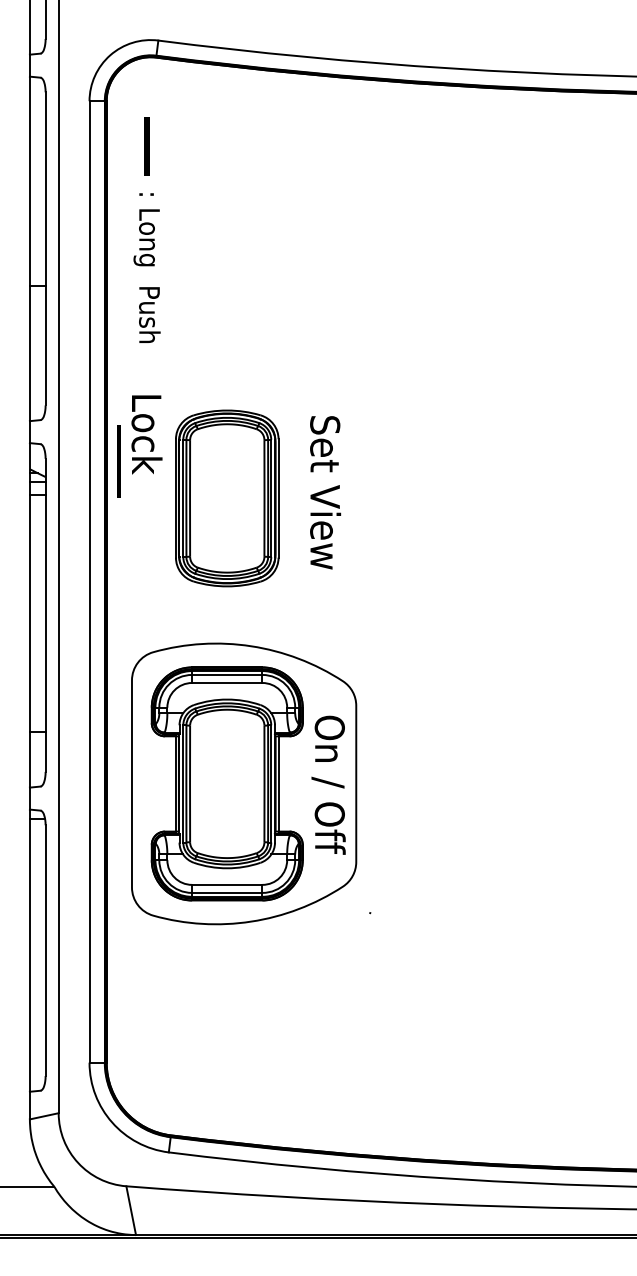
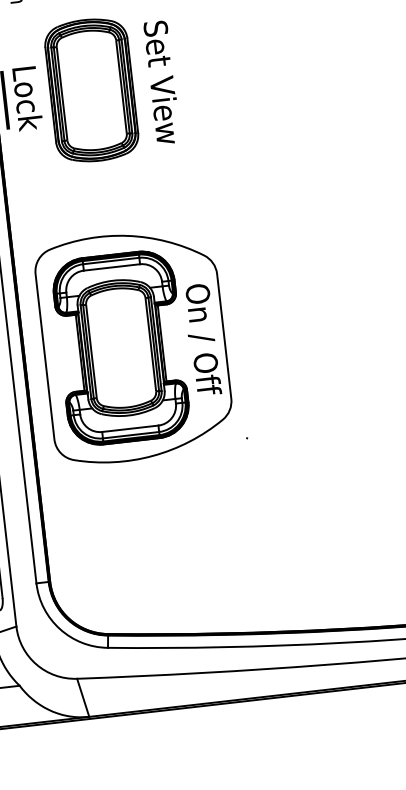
text: (146, 434) -> (27, 98), moved
text: (325, 492) -> (162, 82), moved
part: (227, 498) -> (91, 90), moved

